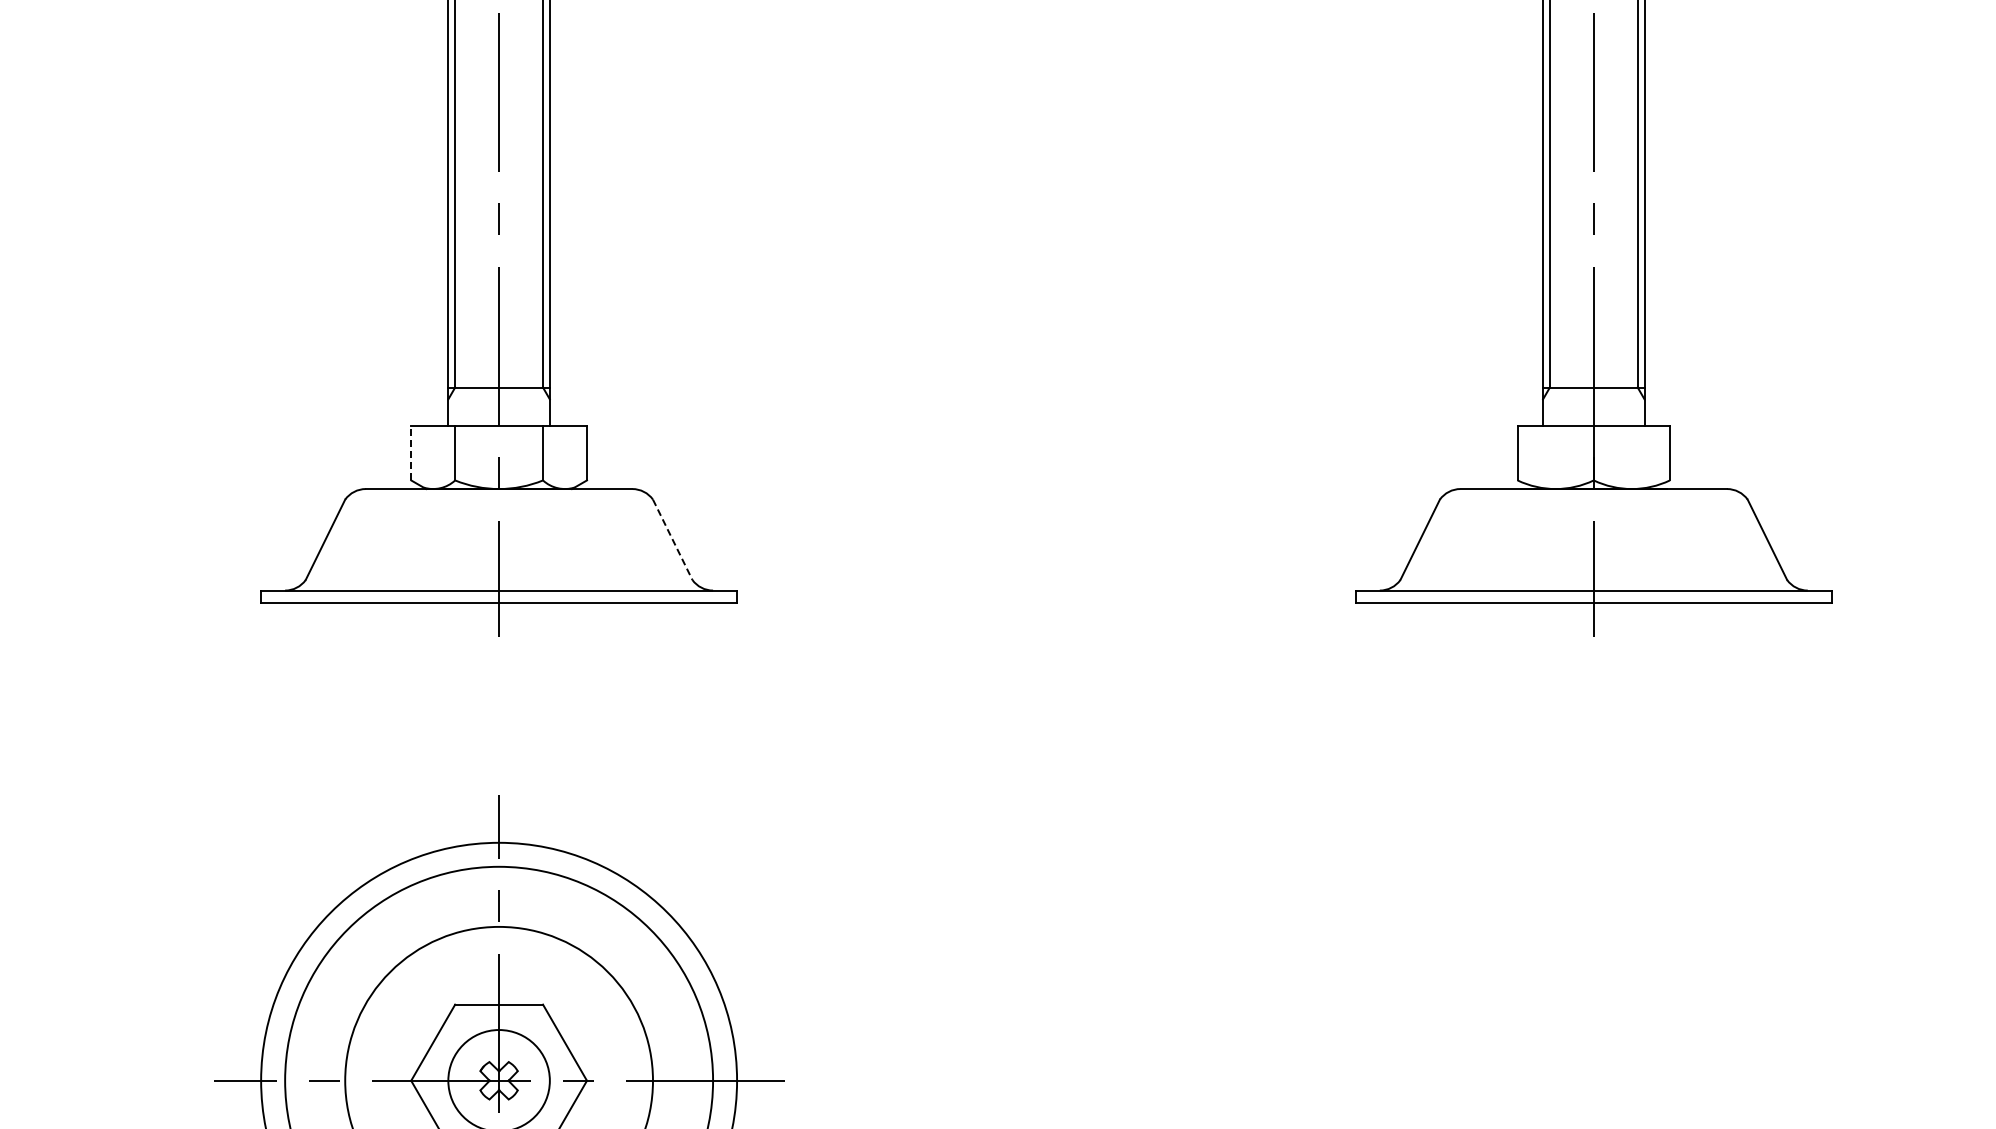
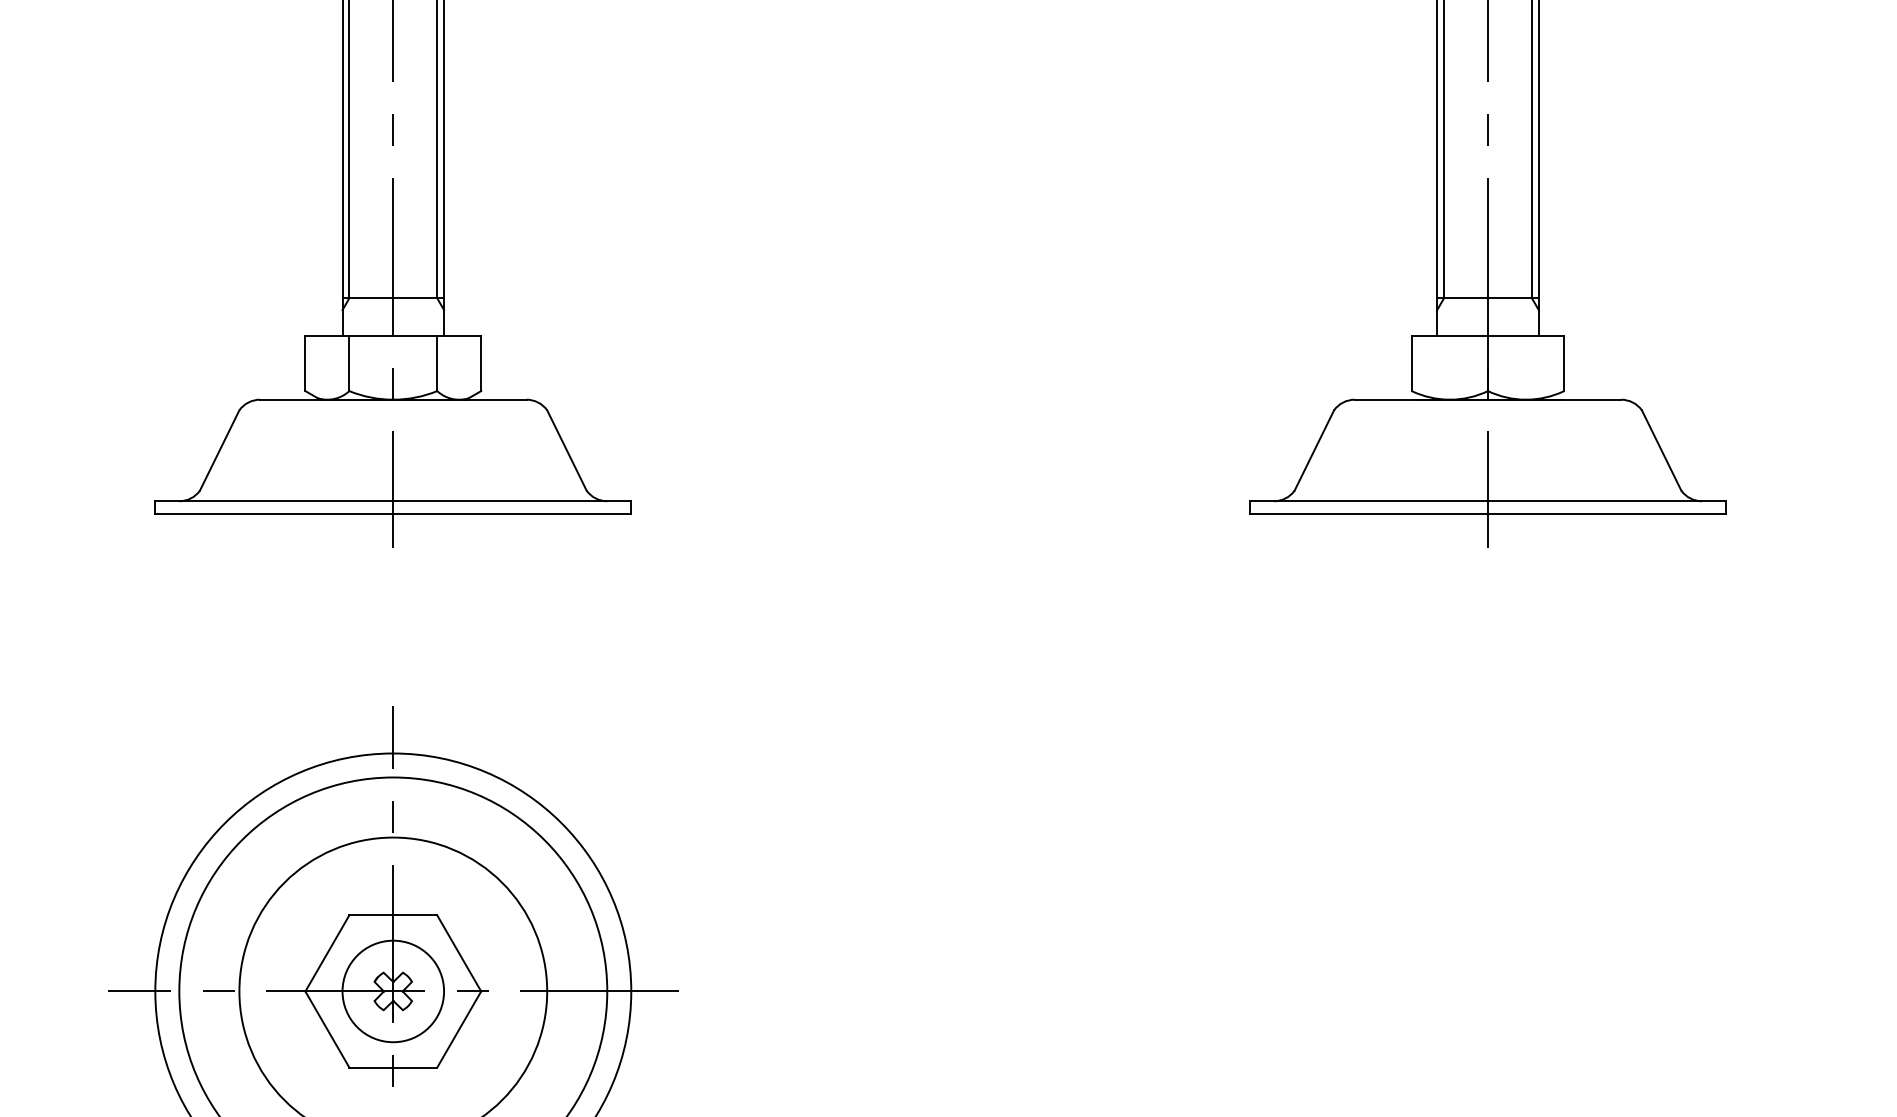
line: (411, 452) -> (305, 363), dashed -> solid
line: (672, 539) -> (566, 450), dashed -> solid

